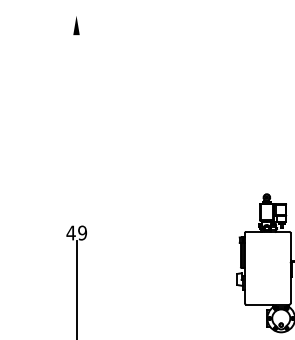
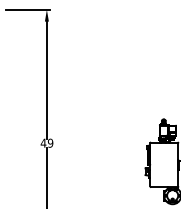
line: (44, 15) -> (27, 9), added
line: (75, 129) -> (46, 79), added

